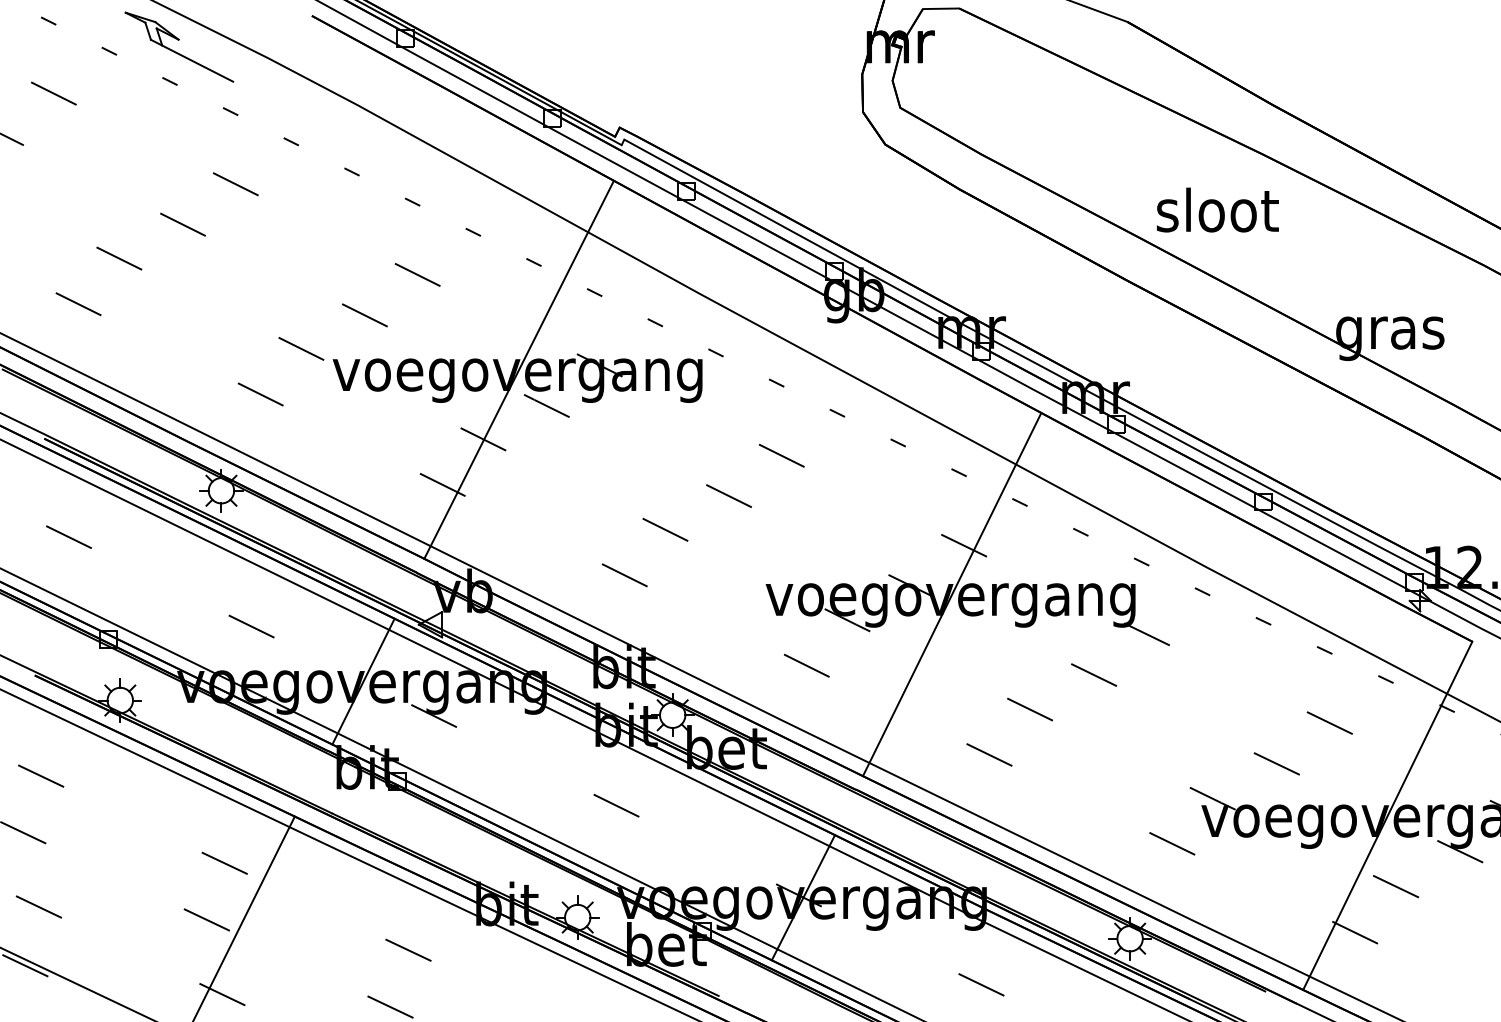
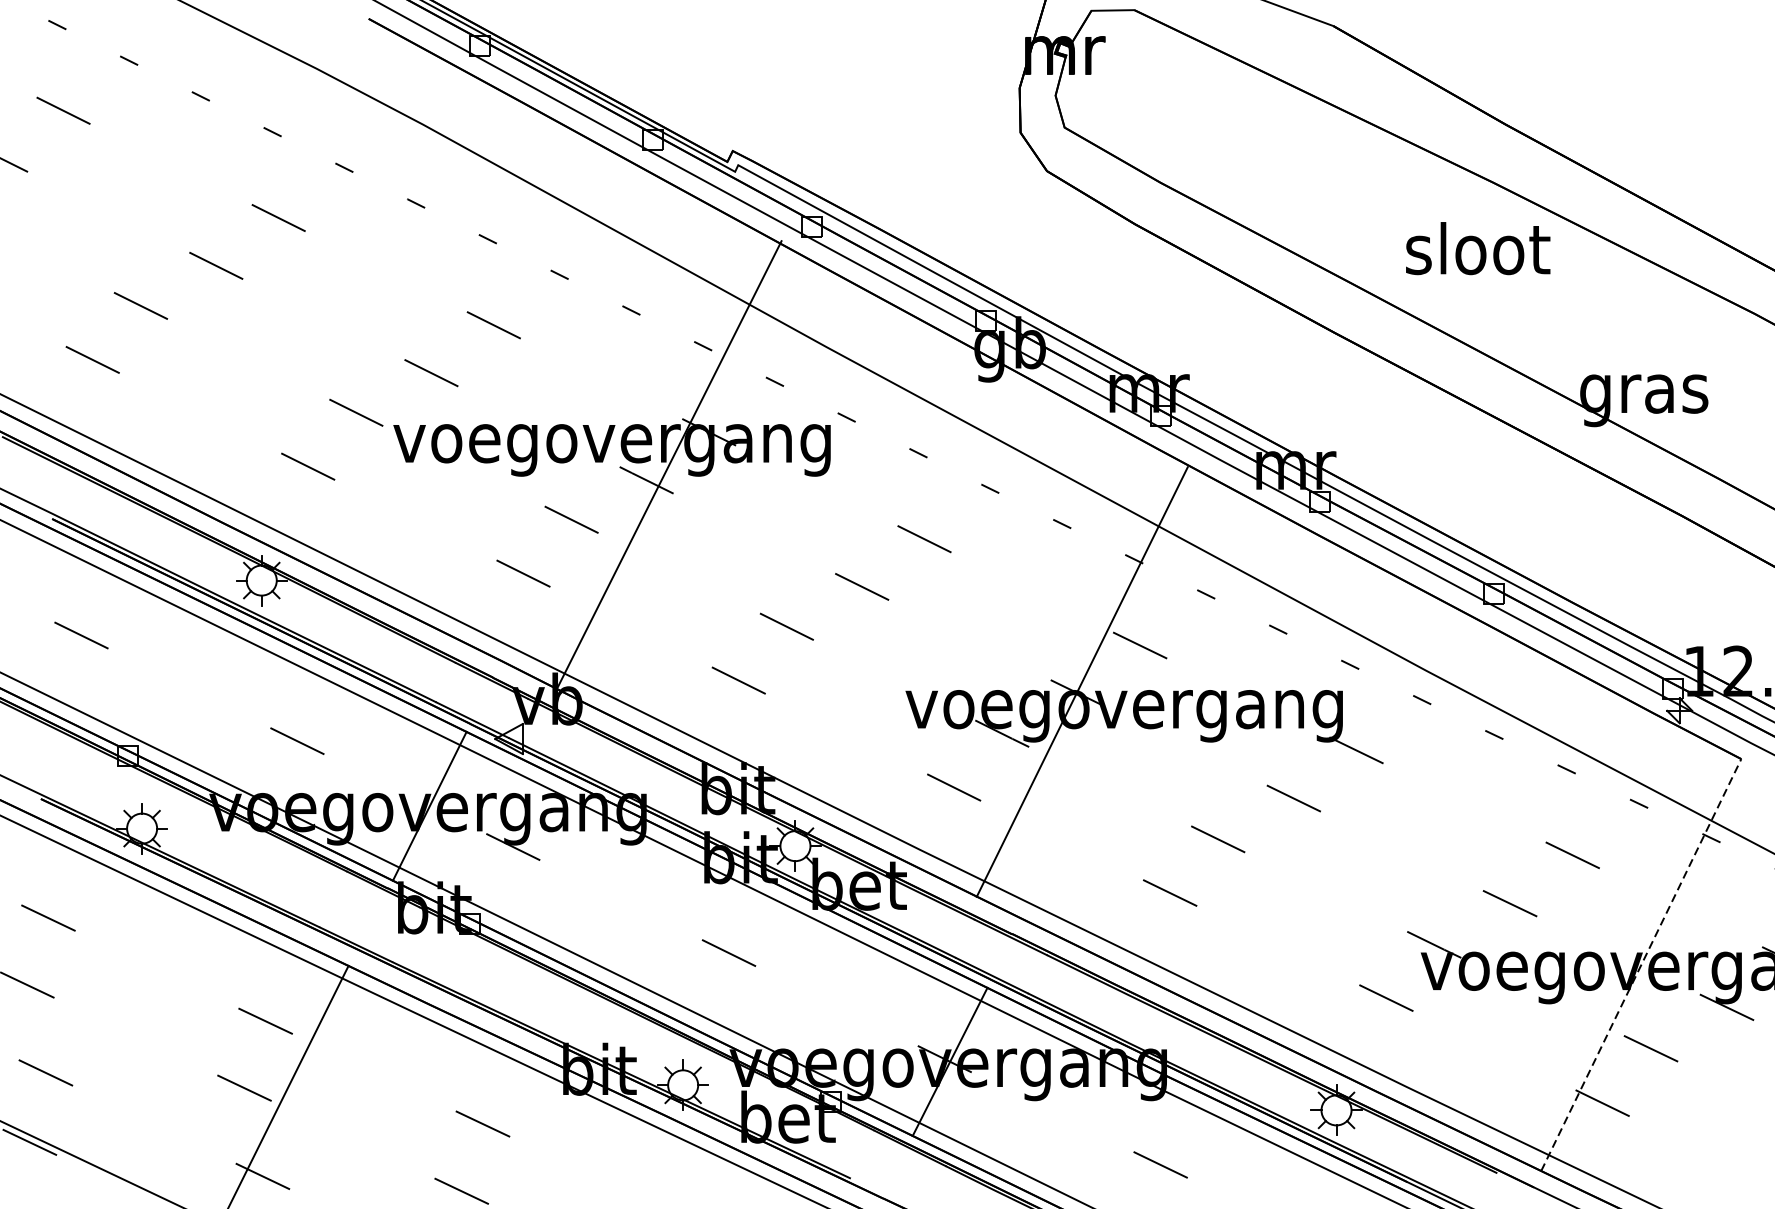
part: (179, 46) -> (212, 55), removed
text: (1217, 209) -> (1477, 247), moved
line: (518, 369) -> (668, 464), moved
line: (951, 594) -> (1081, 681), moved
line: (1387, 815) -> (1640, 964), solid -> dashed

